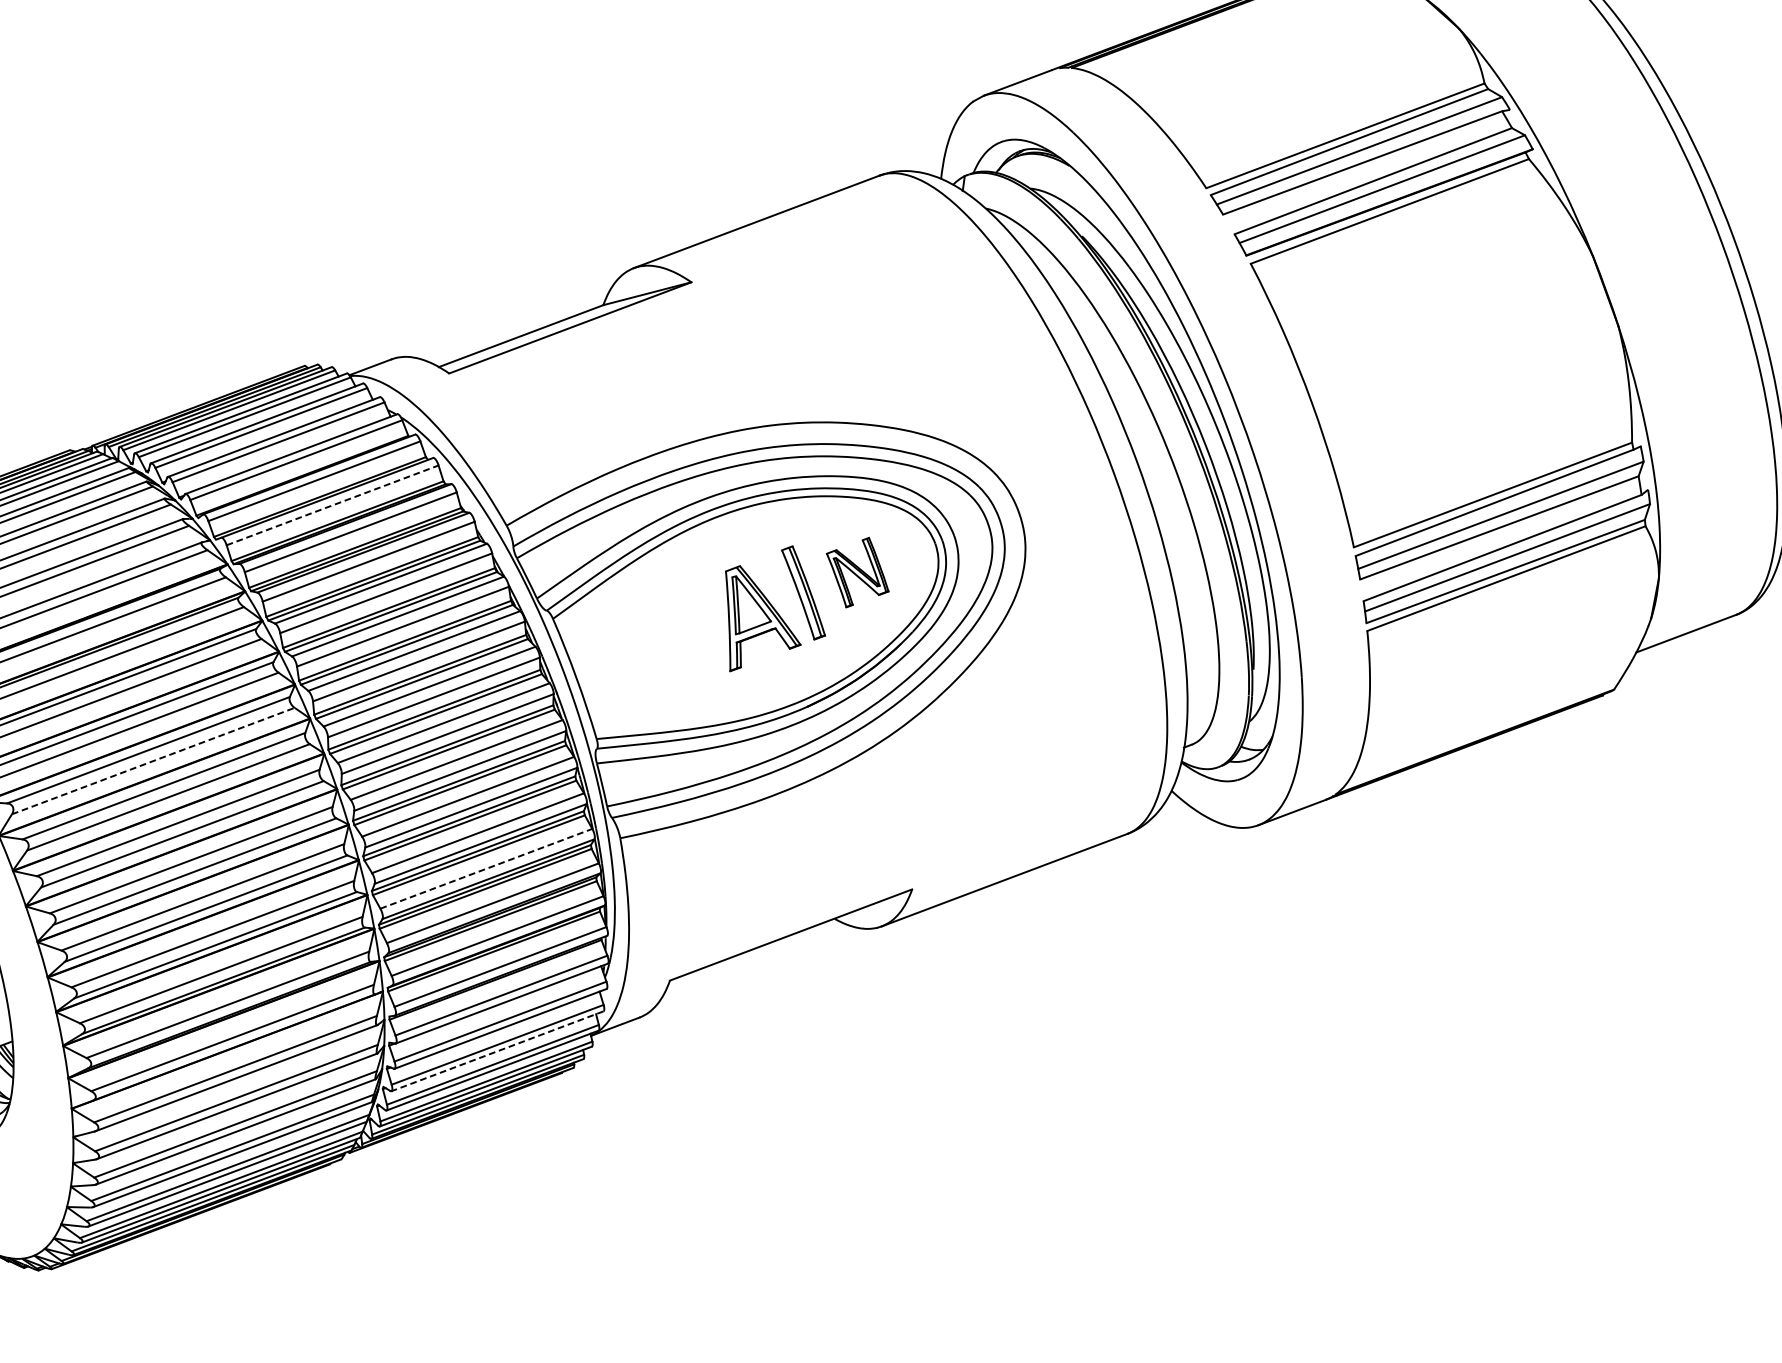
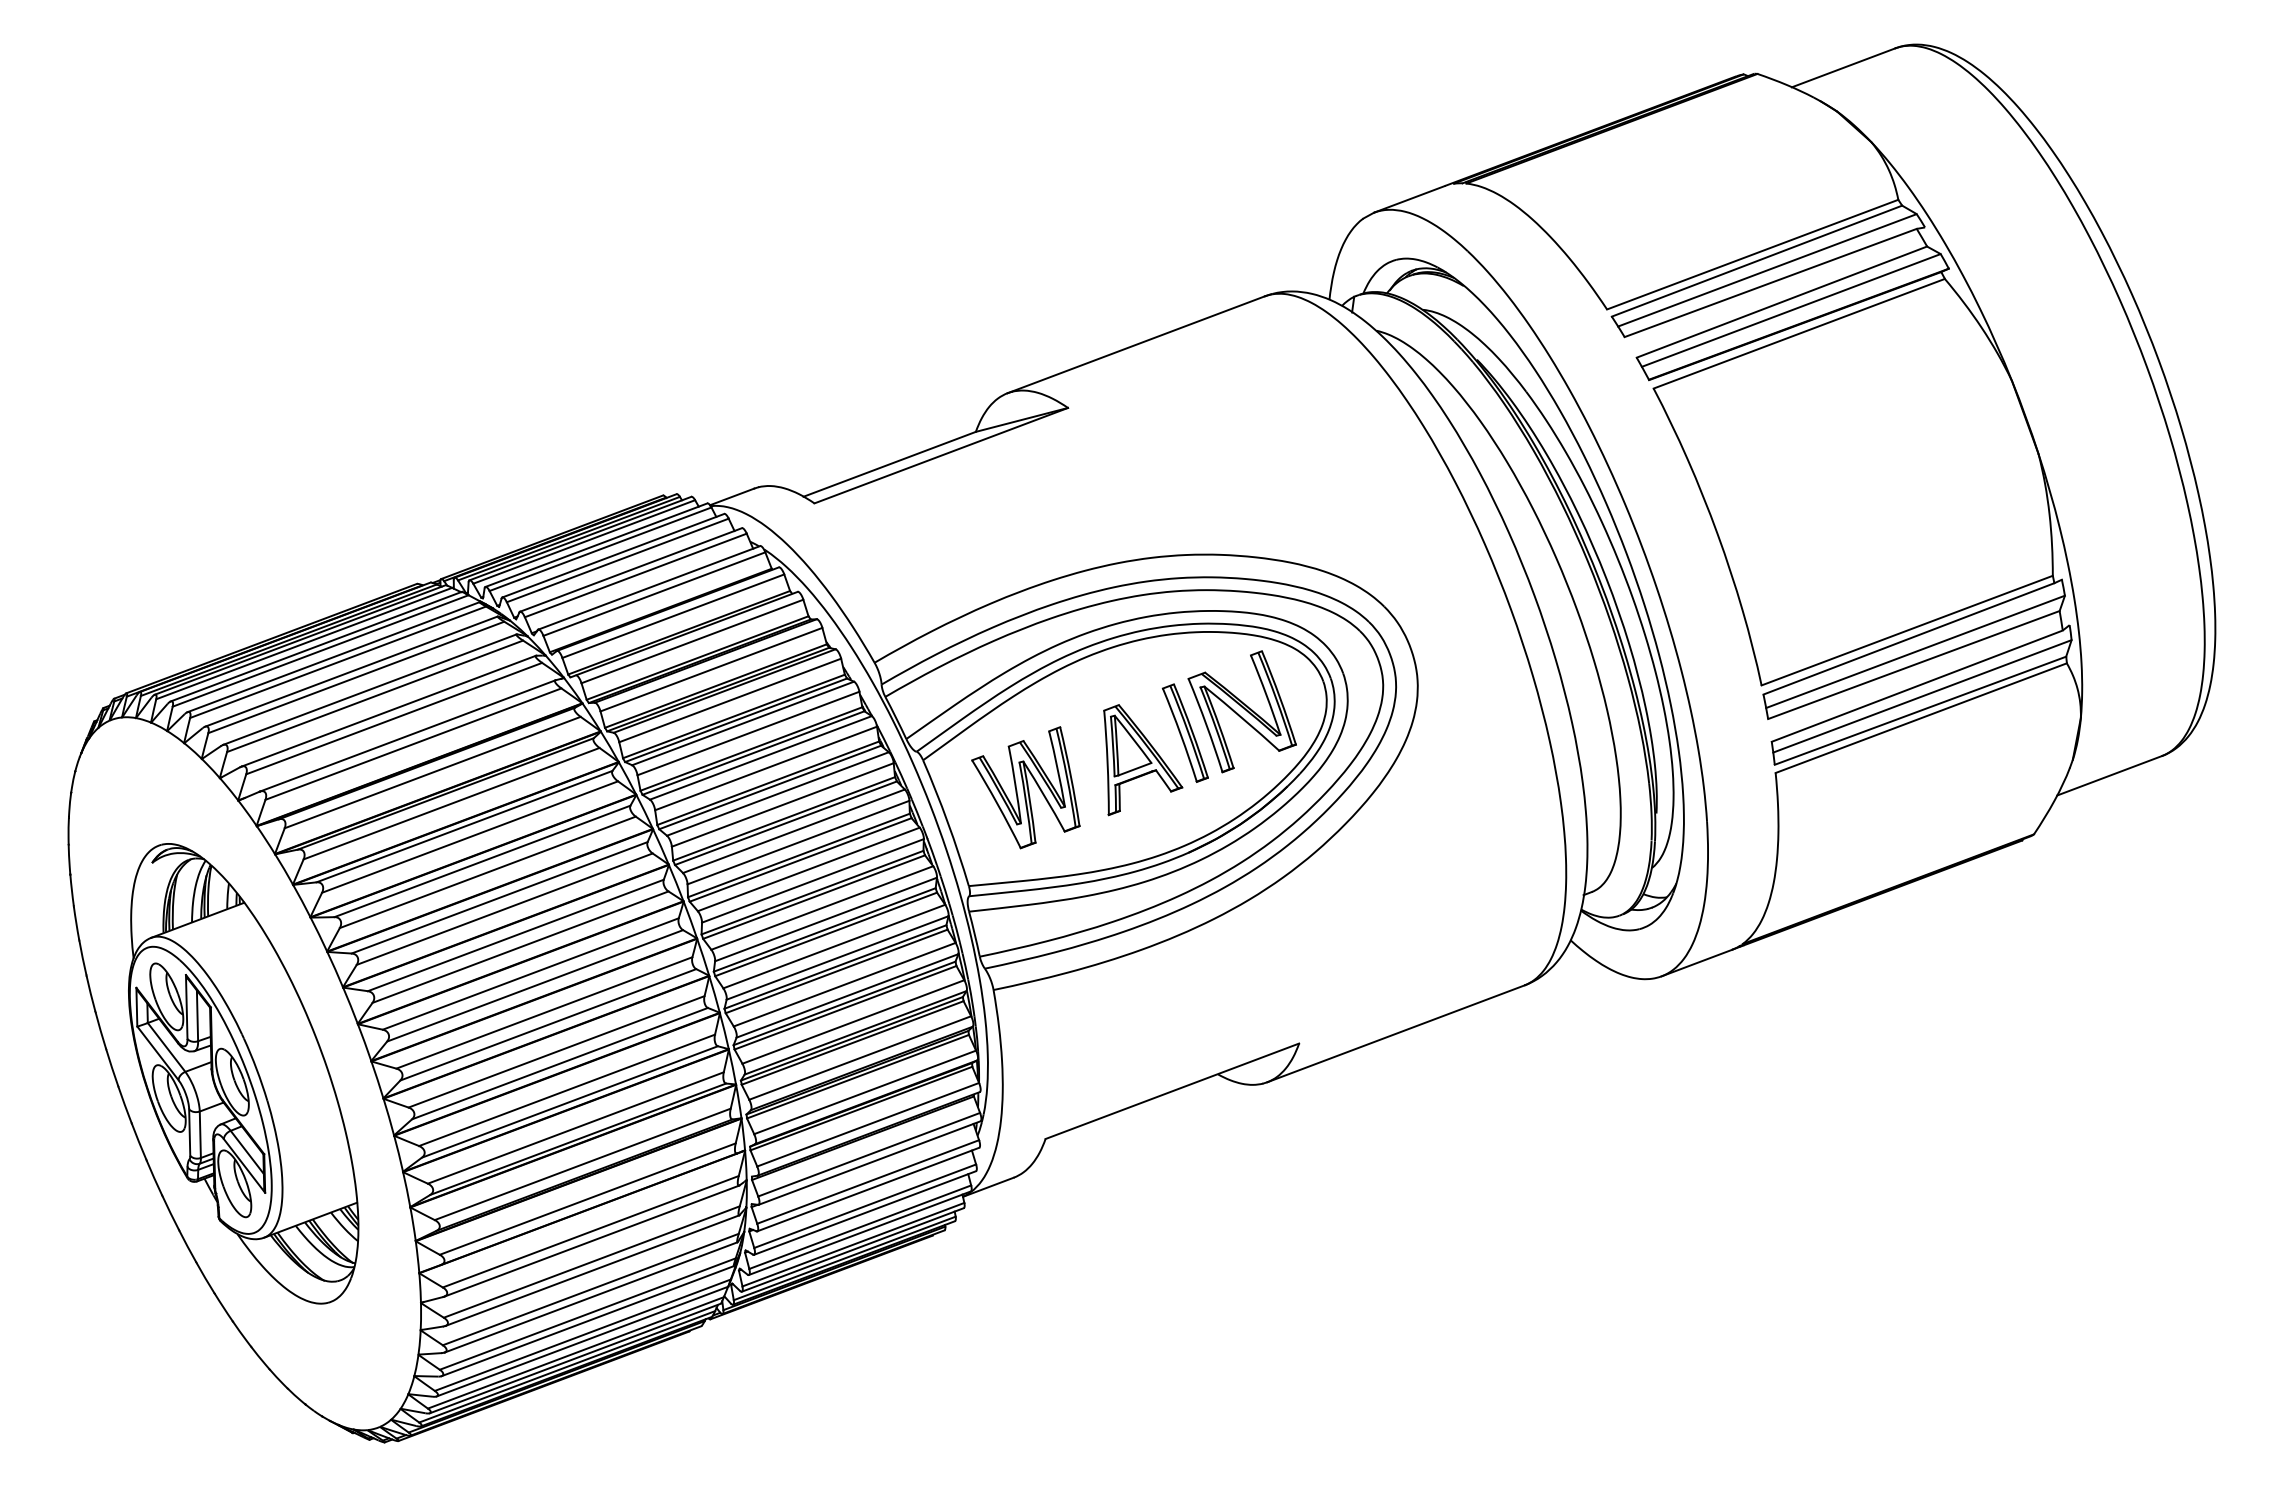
line: (332, 505) -> (692, 641), dashed -> solid
part: (857, 572) -> (1241, 711), size x1.67
part: (650, 644) -> (1025, 787), added
line: (154, 761) -> (505, 909), dashed -> solid
line: (486, 868) -> (853, 1021), dashed -> solid
line: (497, 1051) -> (865, 1213), dashed -> solid

